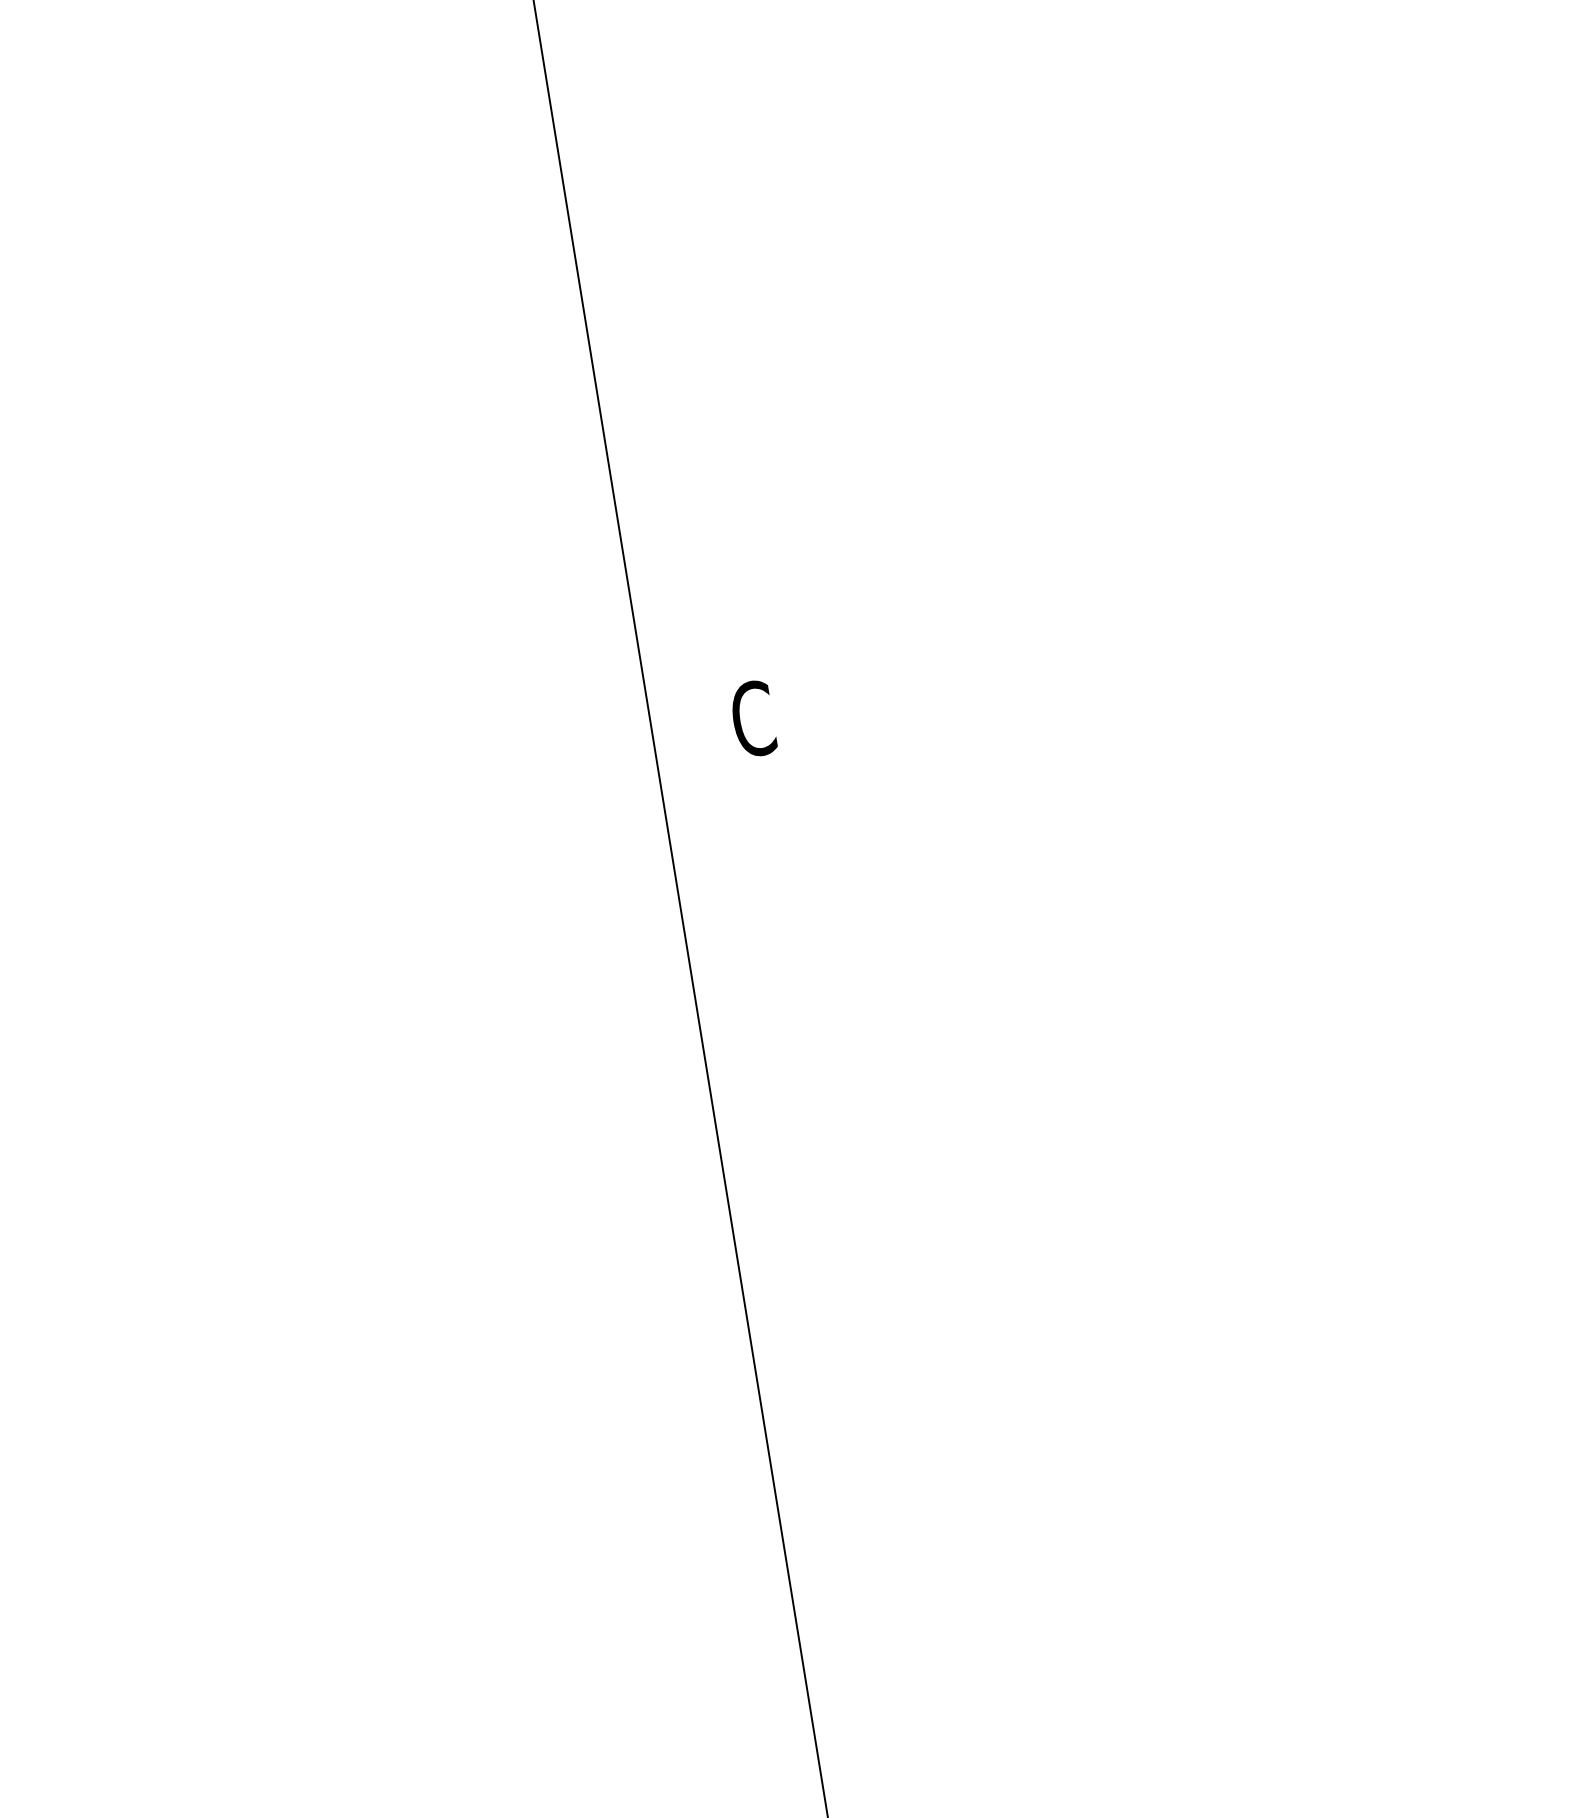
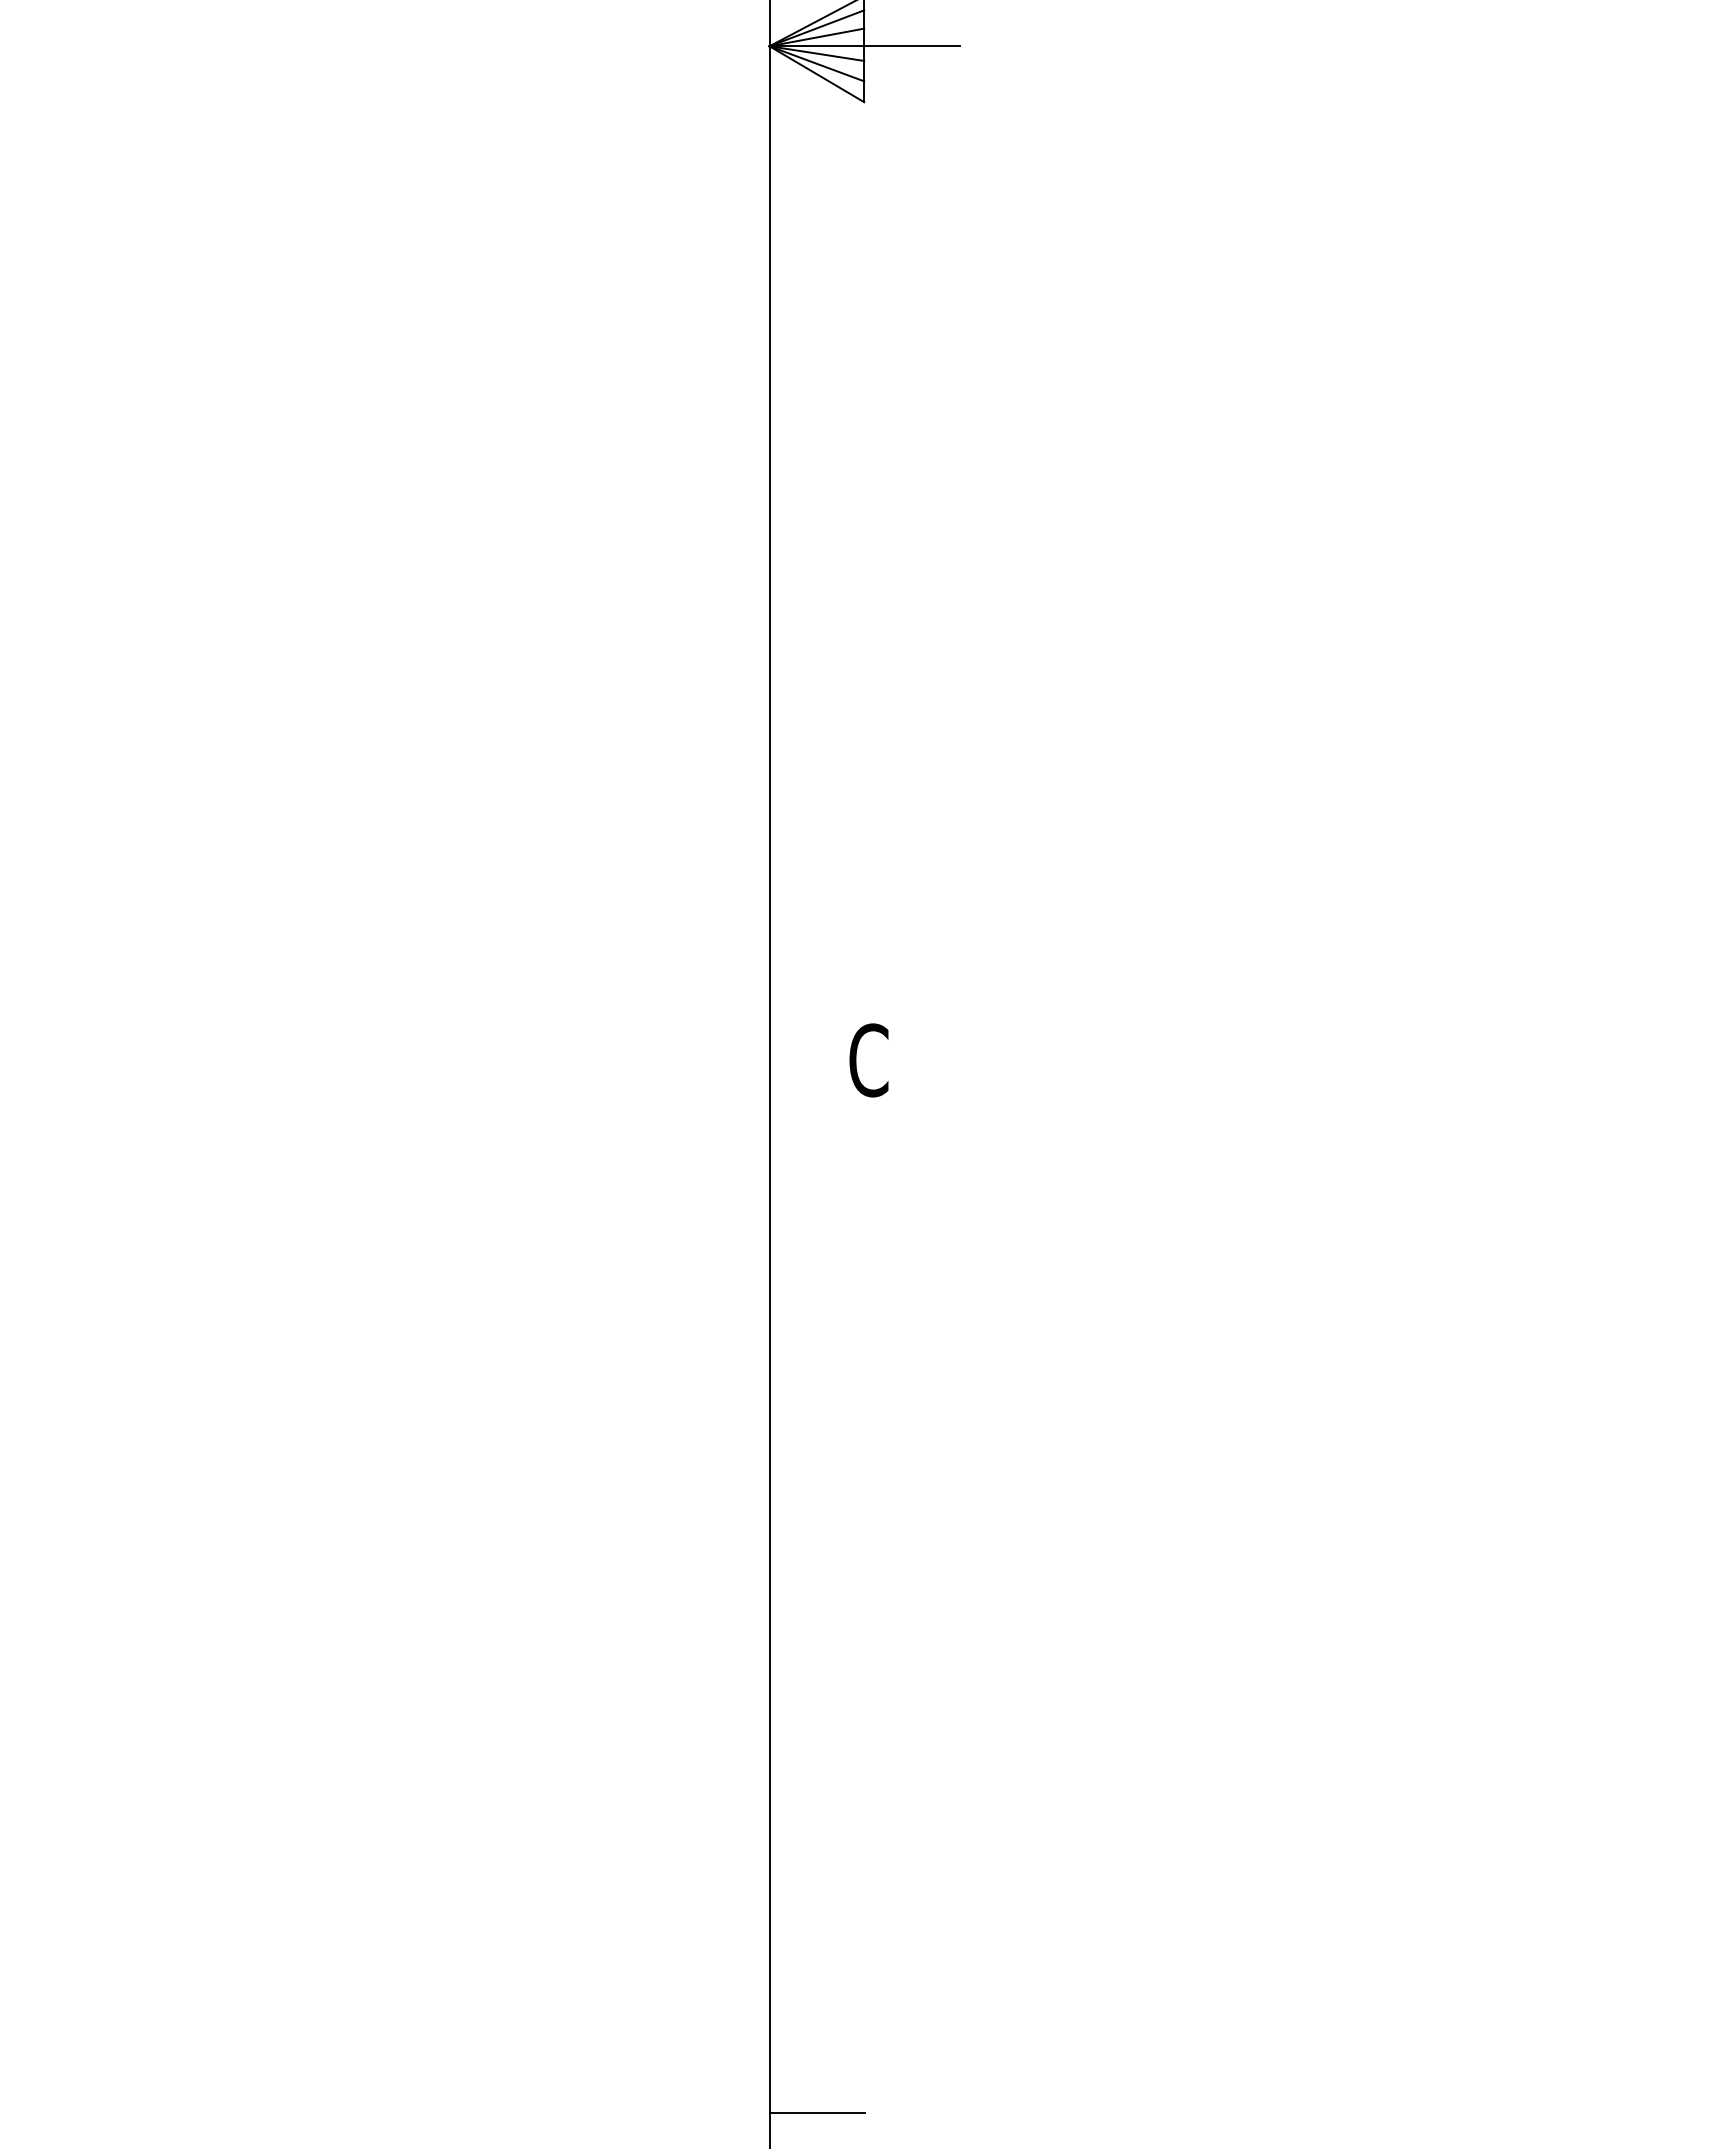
line: (873, 1793) -> (817, 2113), added

